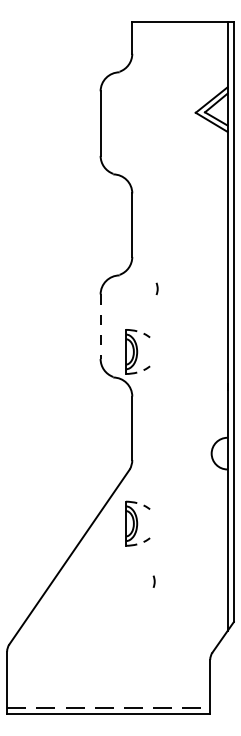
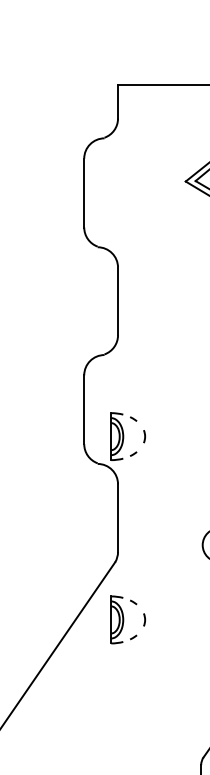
curve: (156, 288) -> (143, 436), moved
line: (100, 327) -> (84, 410), dashed -> solid
curve: (153, 581) -> (143, 619), moved

